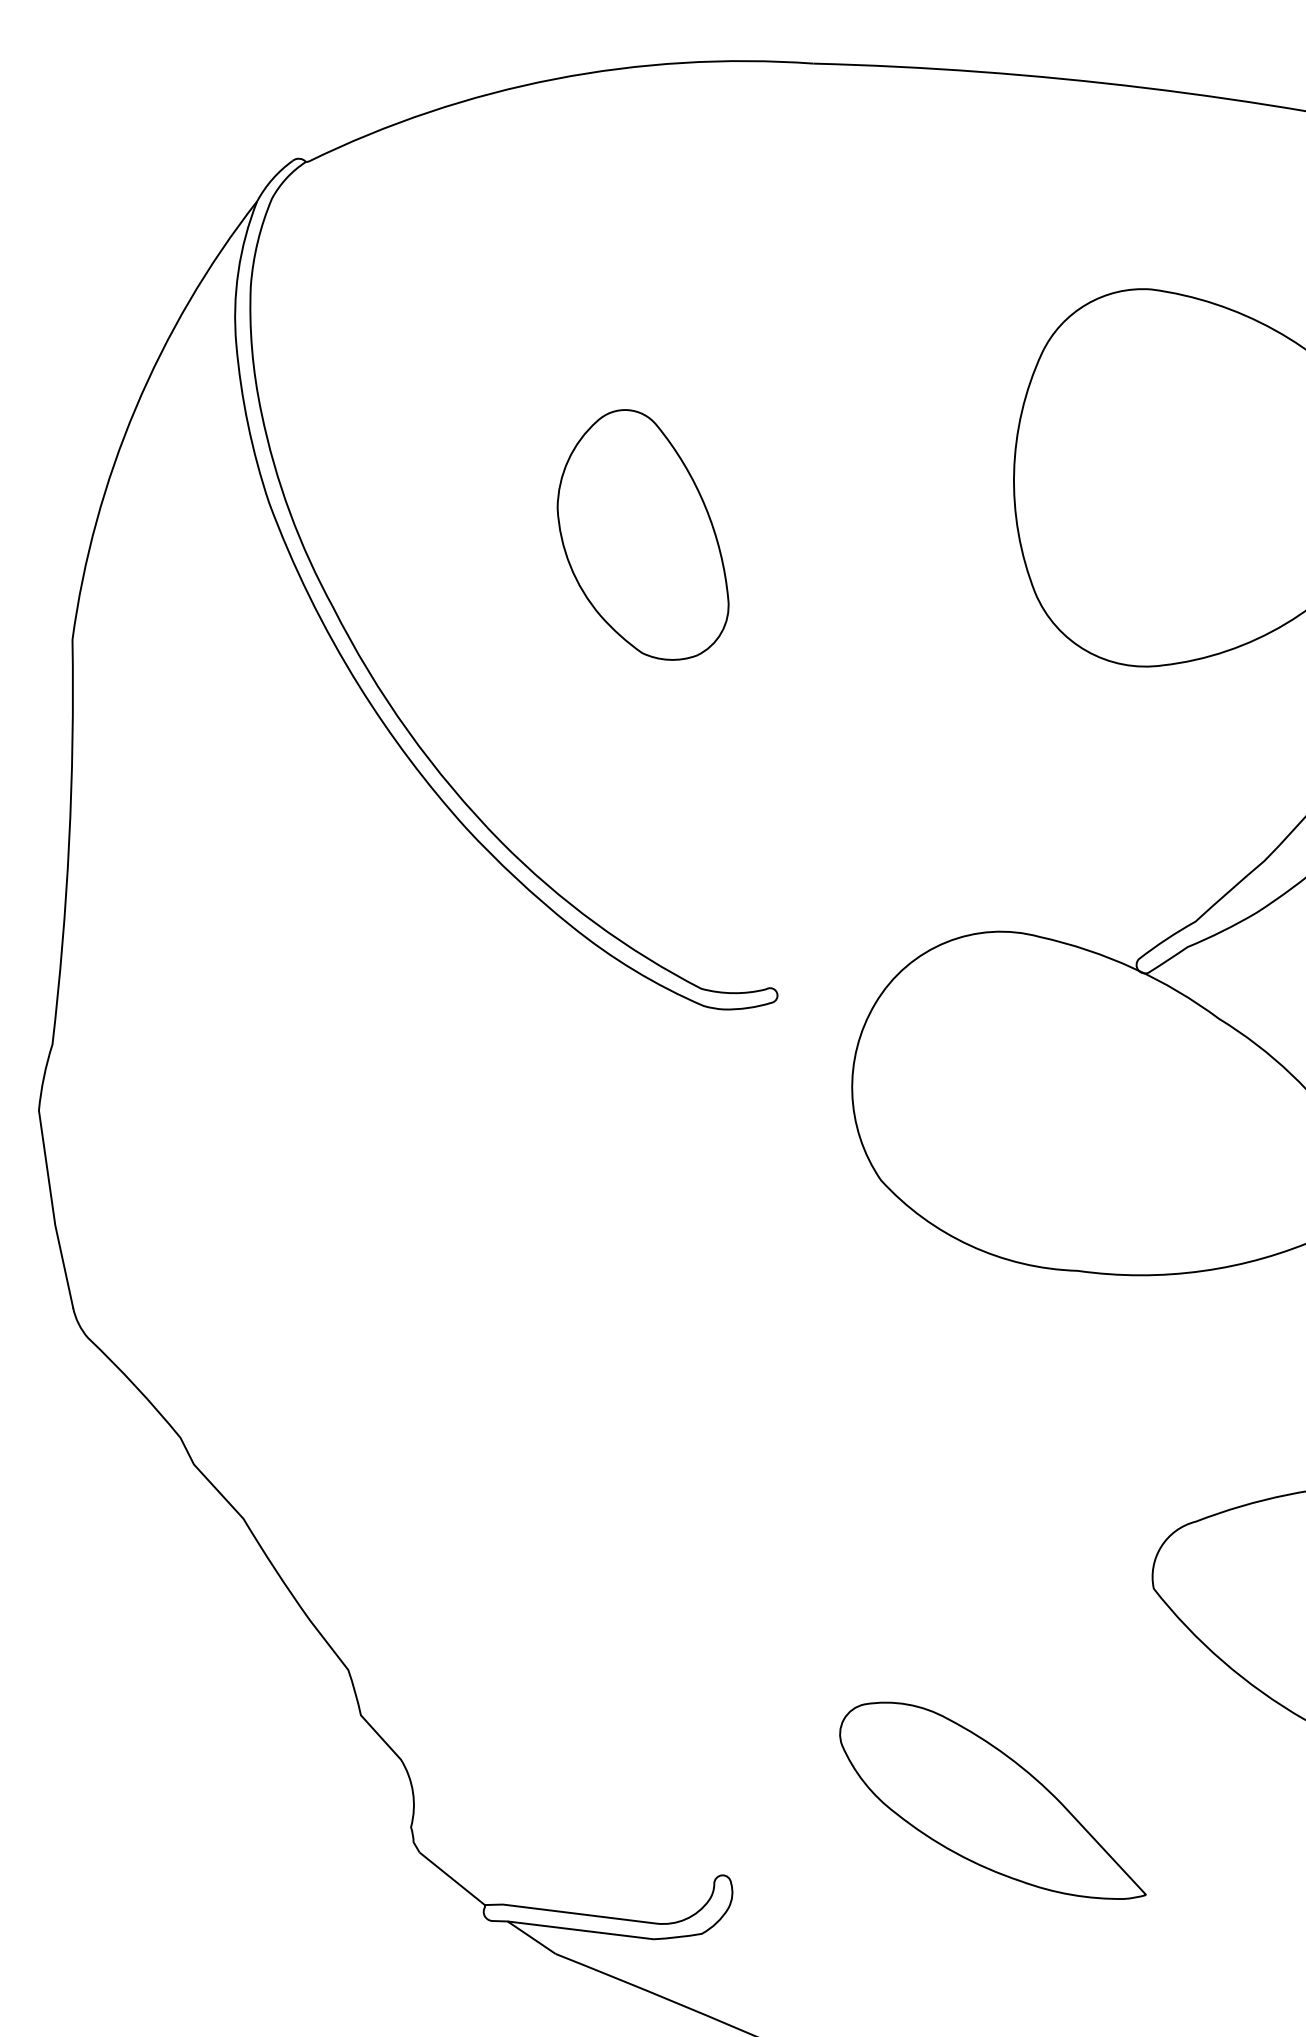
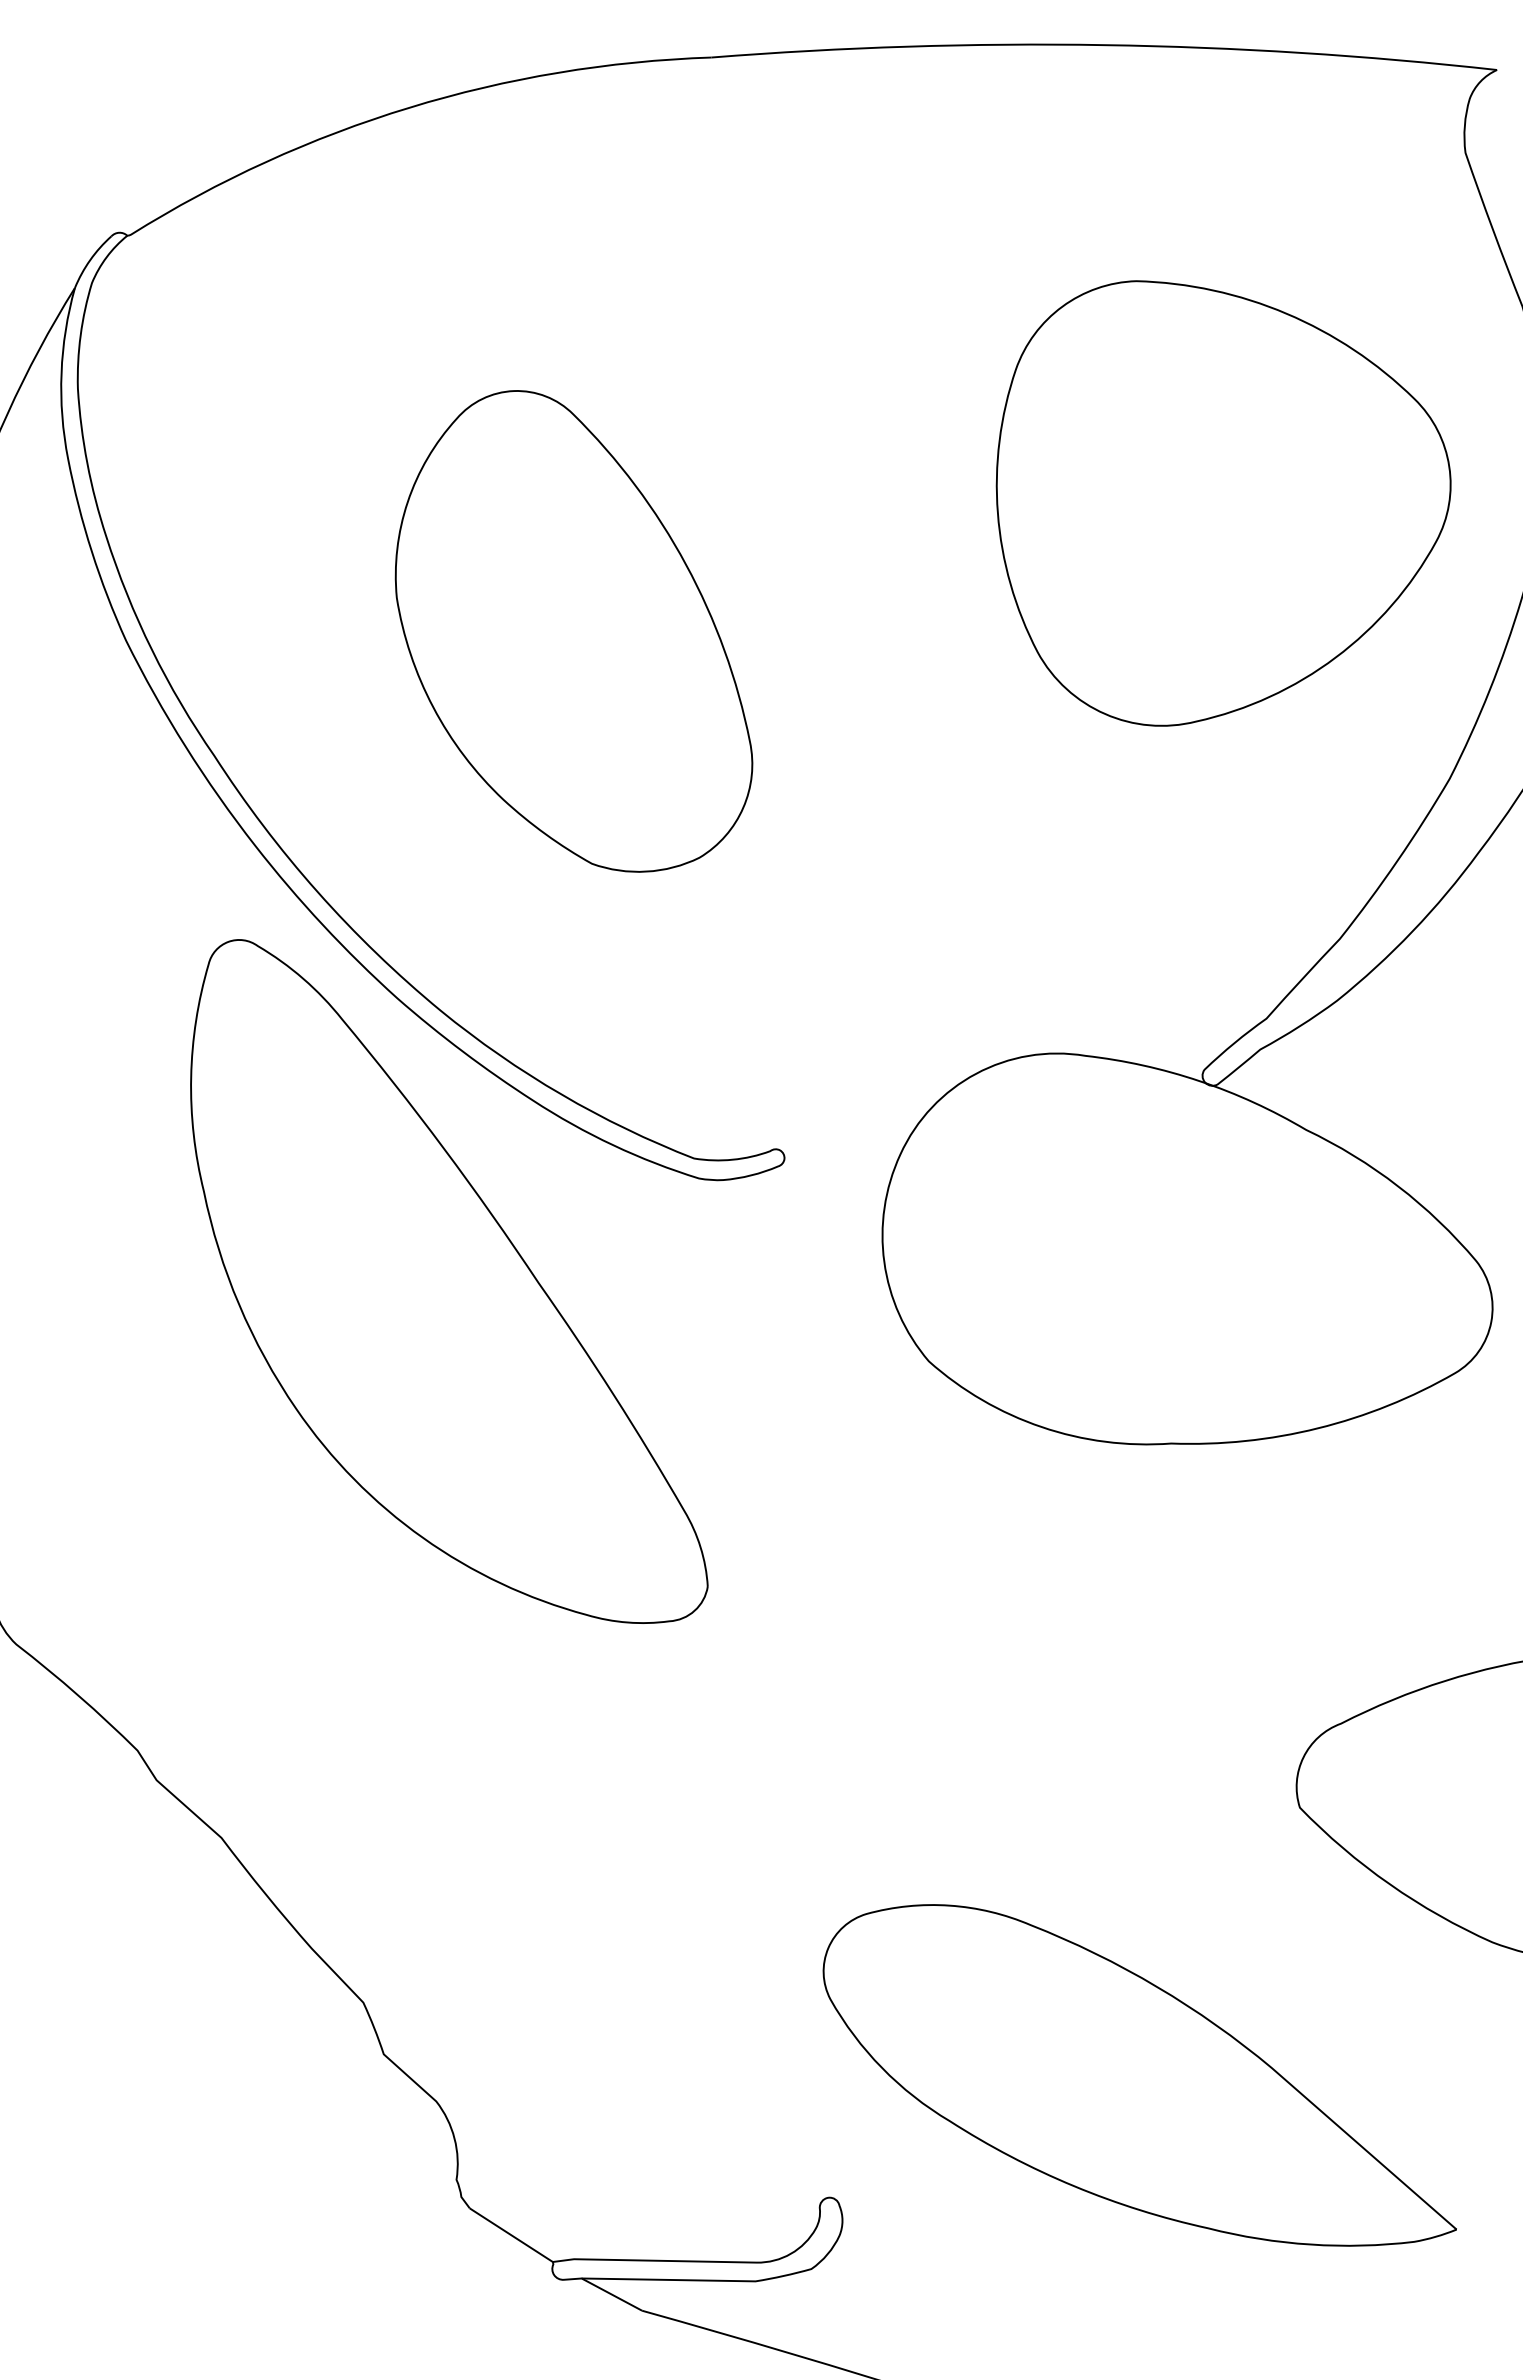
part: (642, 534) -> (568, 631), size x1.67
part: (478, 1070) -> (442, 1282), added
part: (992, 1800) -> (1136, 2076), size x1.67

